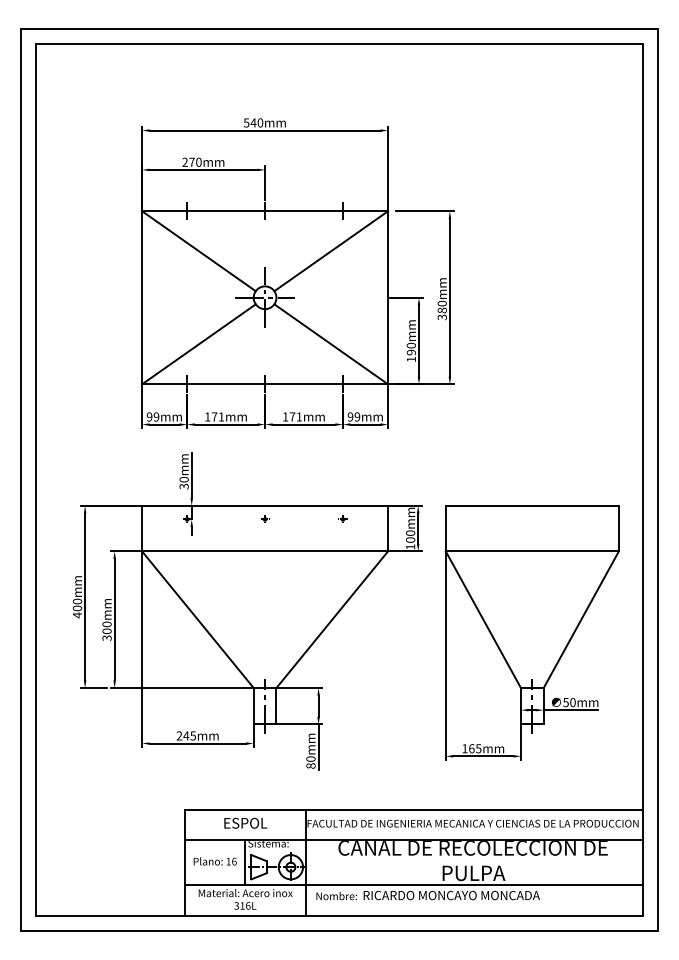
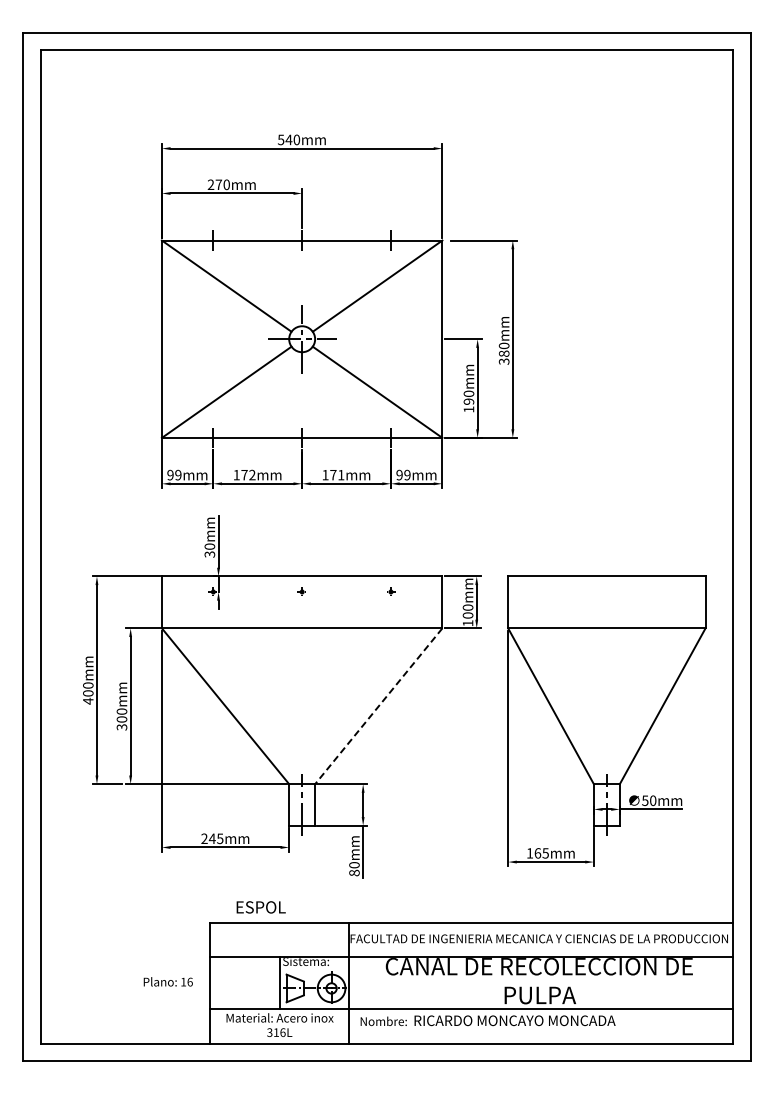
text: (221, 416) -> (252, 474), 171mm -> 172mm
line: (332, 619) -> (378, 706), solid -> dashed
text: (245, 823) -> (260, 907), moved
text: (214, 861) -> (167, 981), moved

